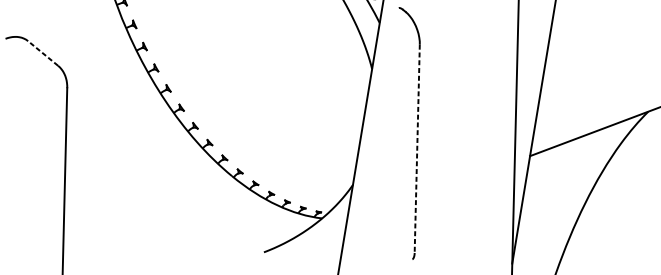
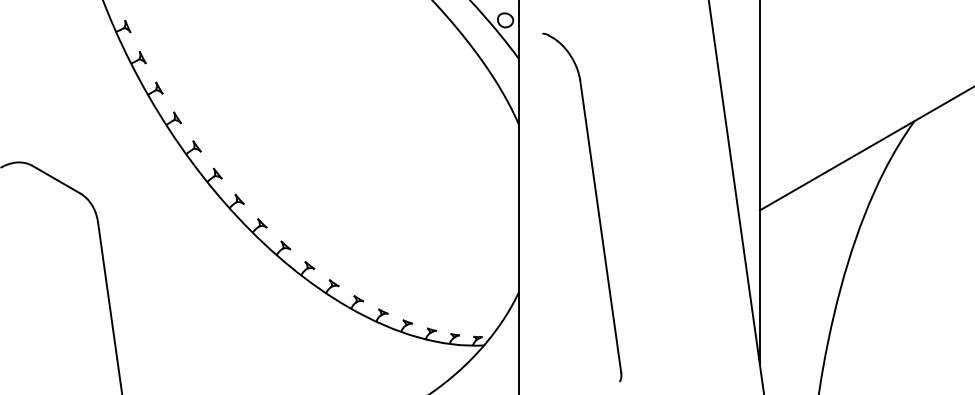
line: (42, 53) -> (55, 179), dashed -> solid
line: (417, 148) -> (600, 226), dashed -> solid

